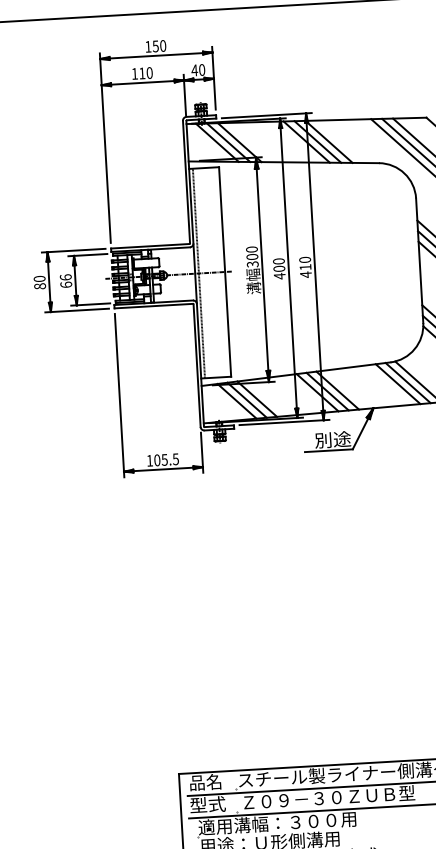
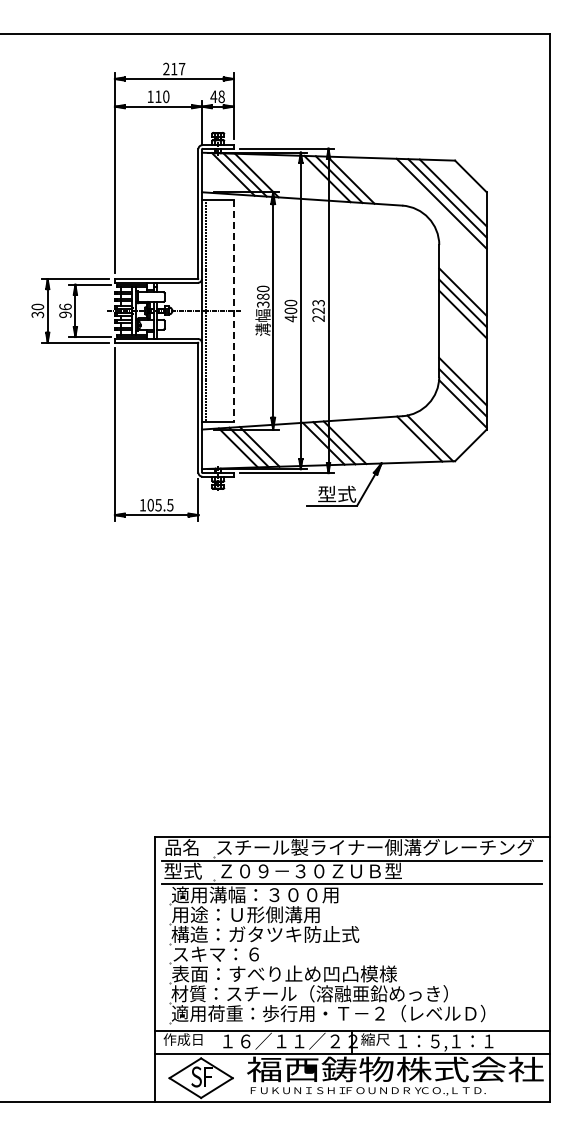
text: (155, 45) -> (174, 68), 150 -> 217
text: (201, 69) -> (221, 96), 40 -> 48
text: (252, 256) -> (263, 296), 300 -> 380
text: (305, 266) -> (318, 310), 410 -> 223
line: (224, 271) -> (233, 310), solid -> dashed
text: (66, 284) -> (65, 314), 66 -> 96
text: (39, 286) -> (37, 314), 80 -> 30
line: (397, 384) -> (408, 439), removed
text: (333, 439) -> (337, 493), 別途 -> 型式

